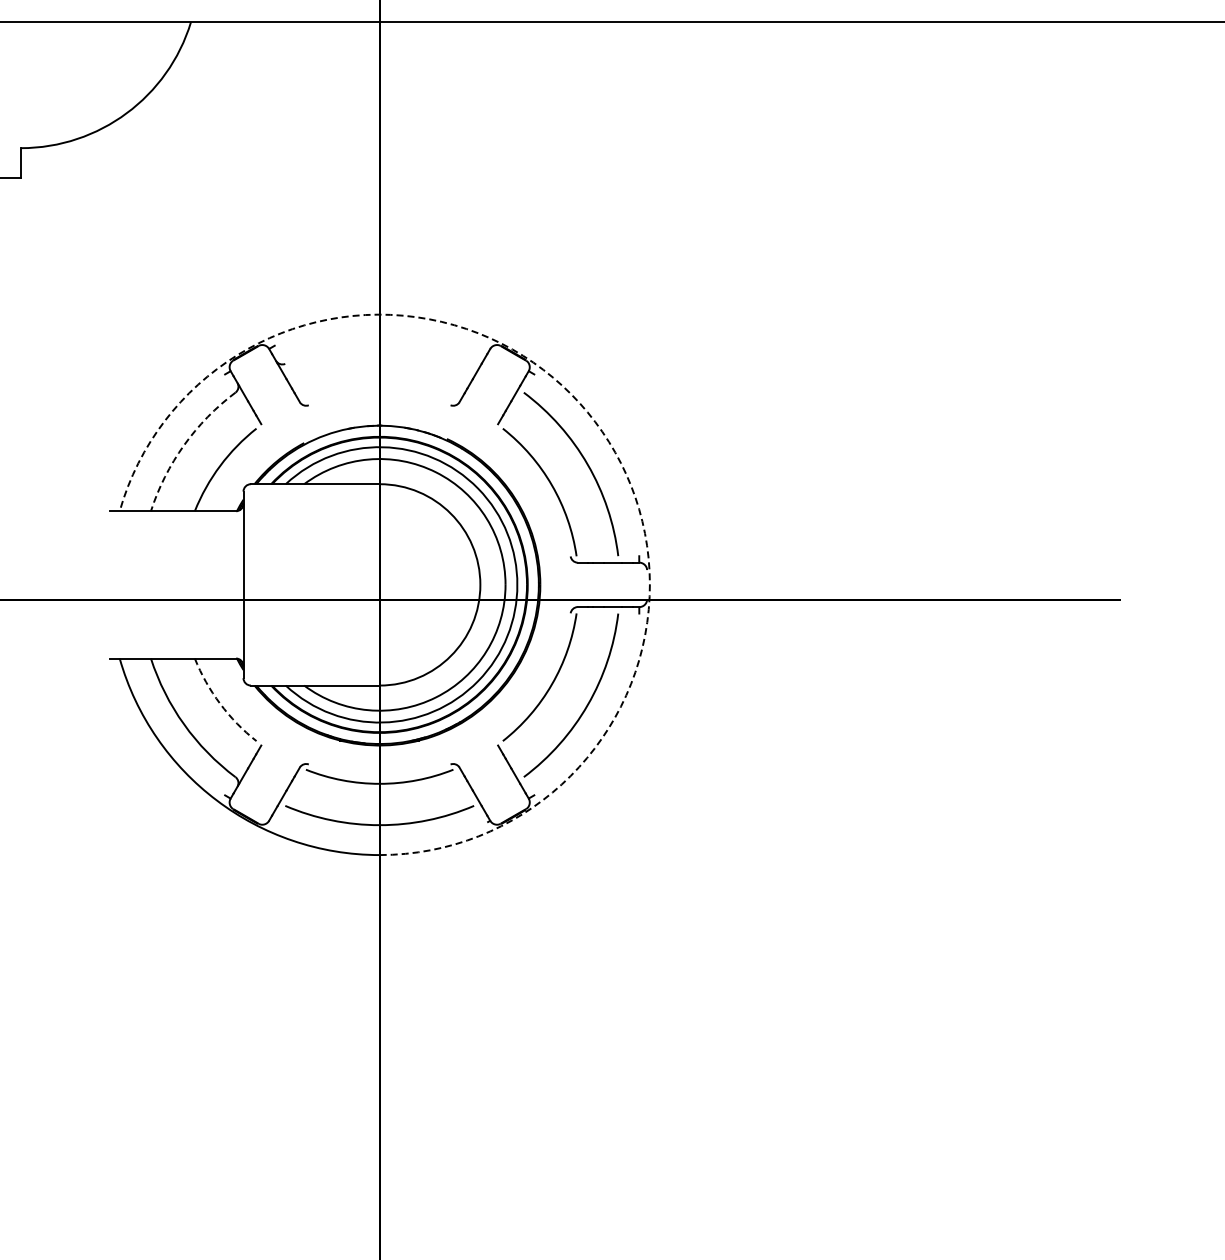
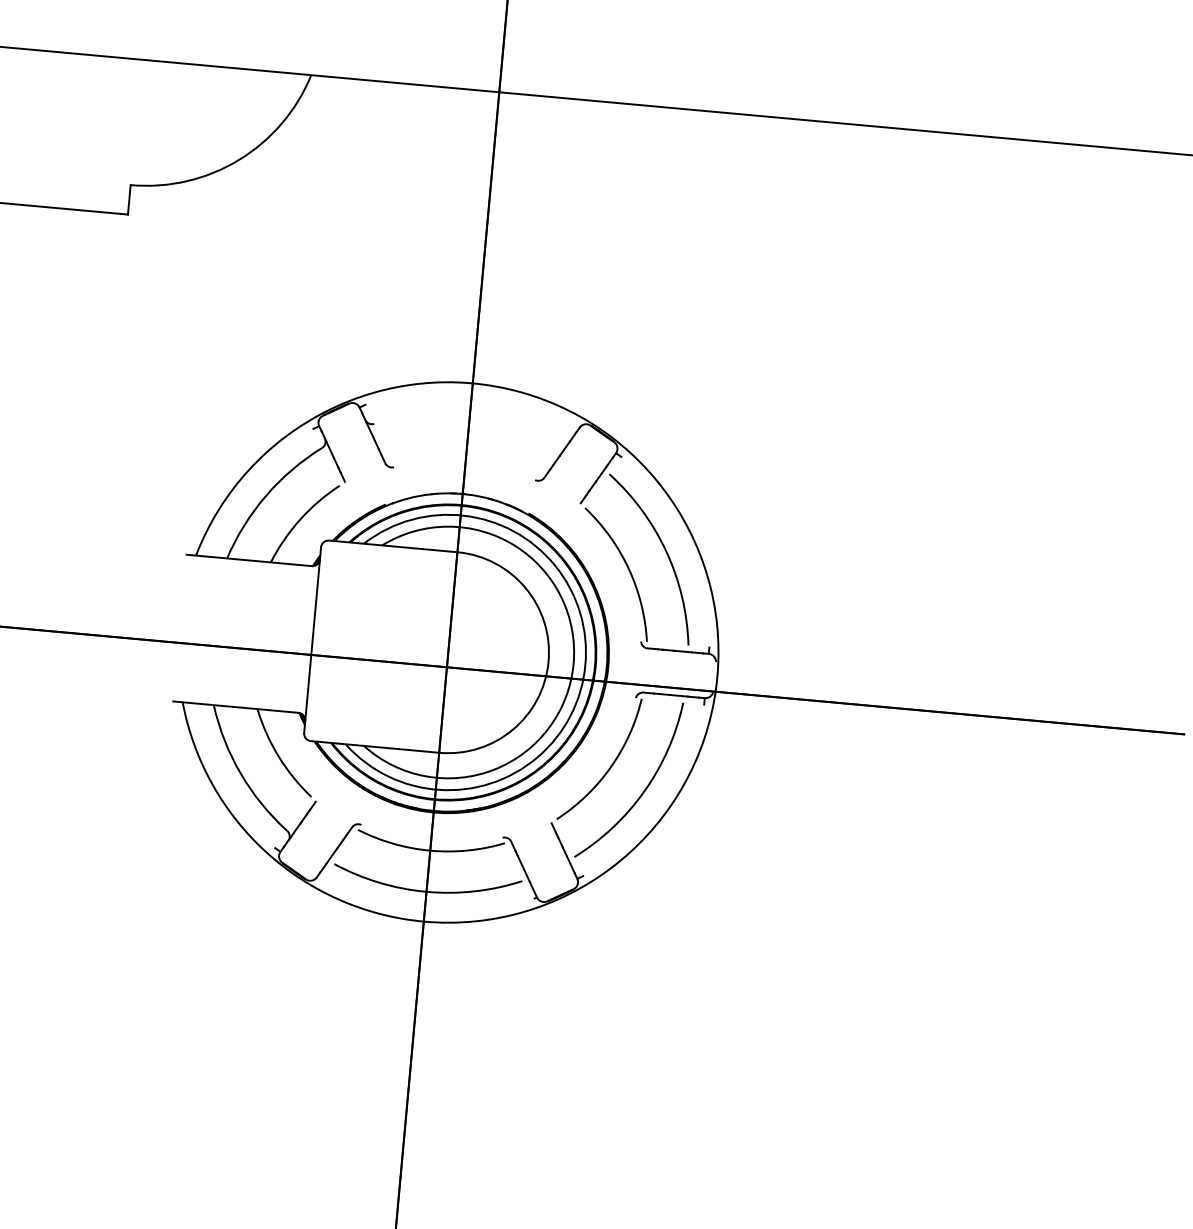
arc: (595, 421) -> (678, 509), dashed -> solid
arc: (184, 445) -> (266, 496), dashed -> solid
arc: (220, 703) -> (278, 756), dashed -> solid

